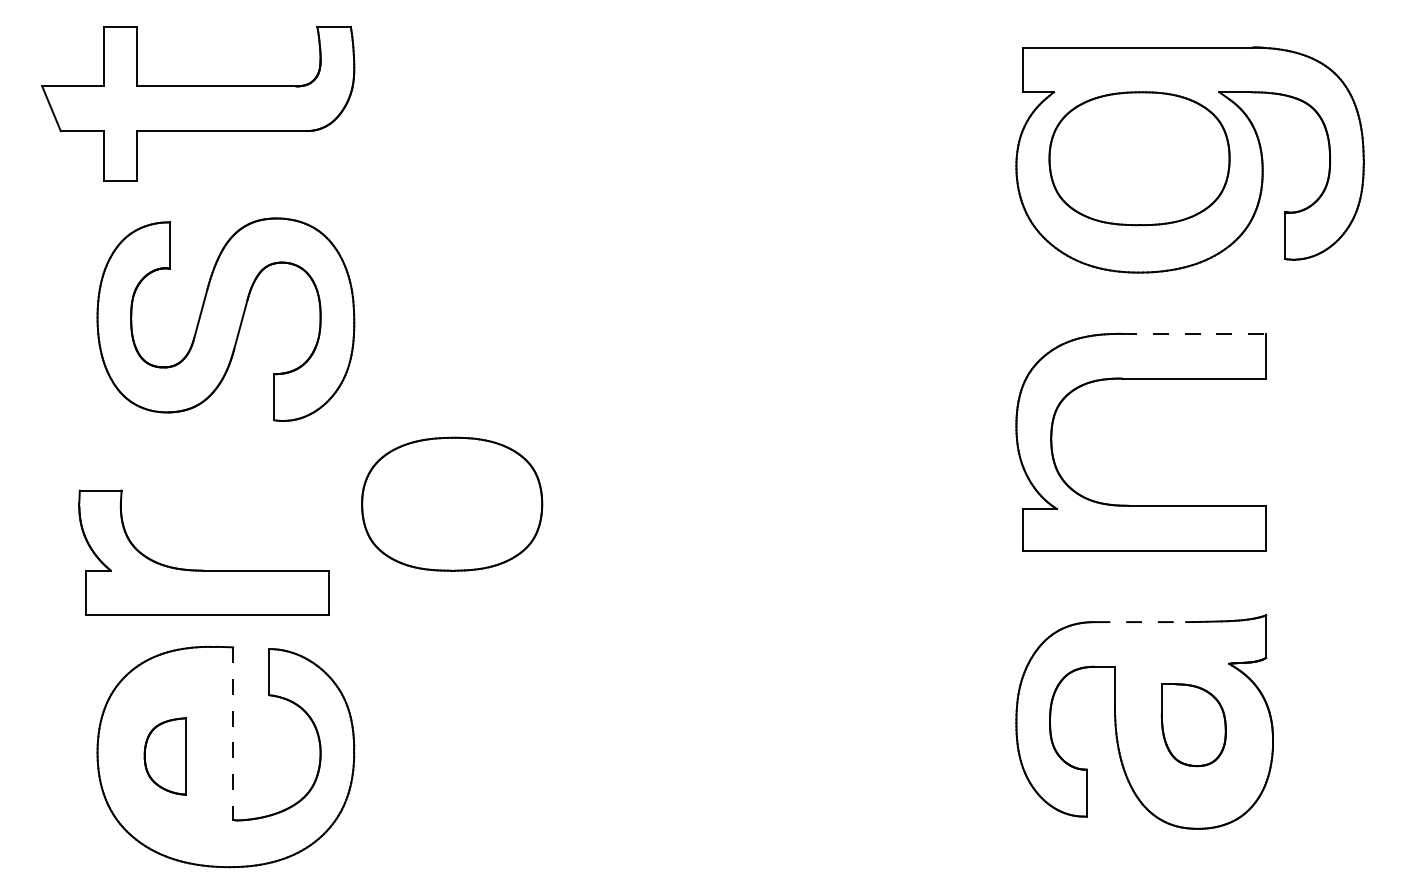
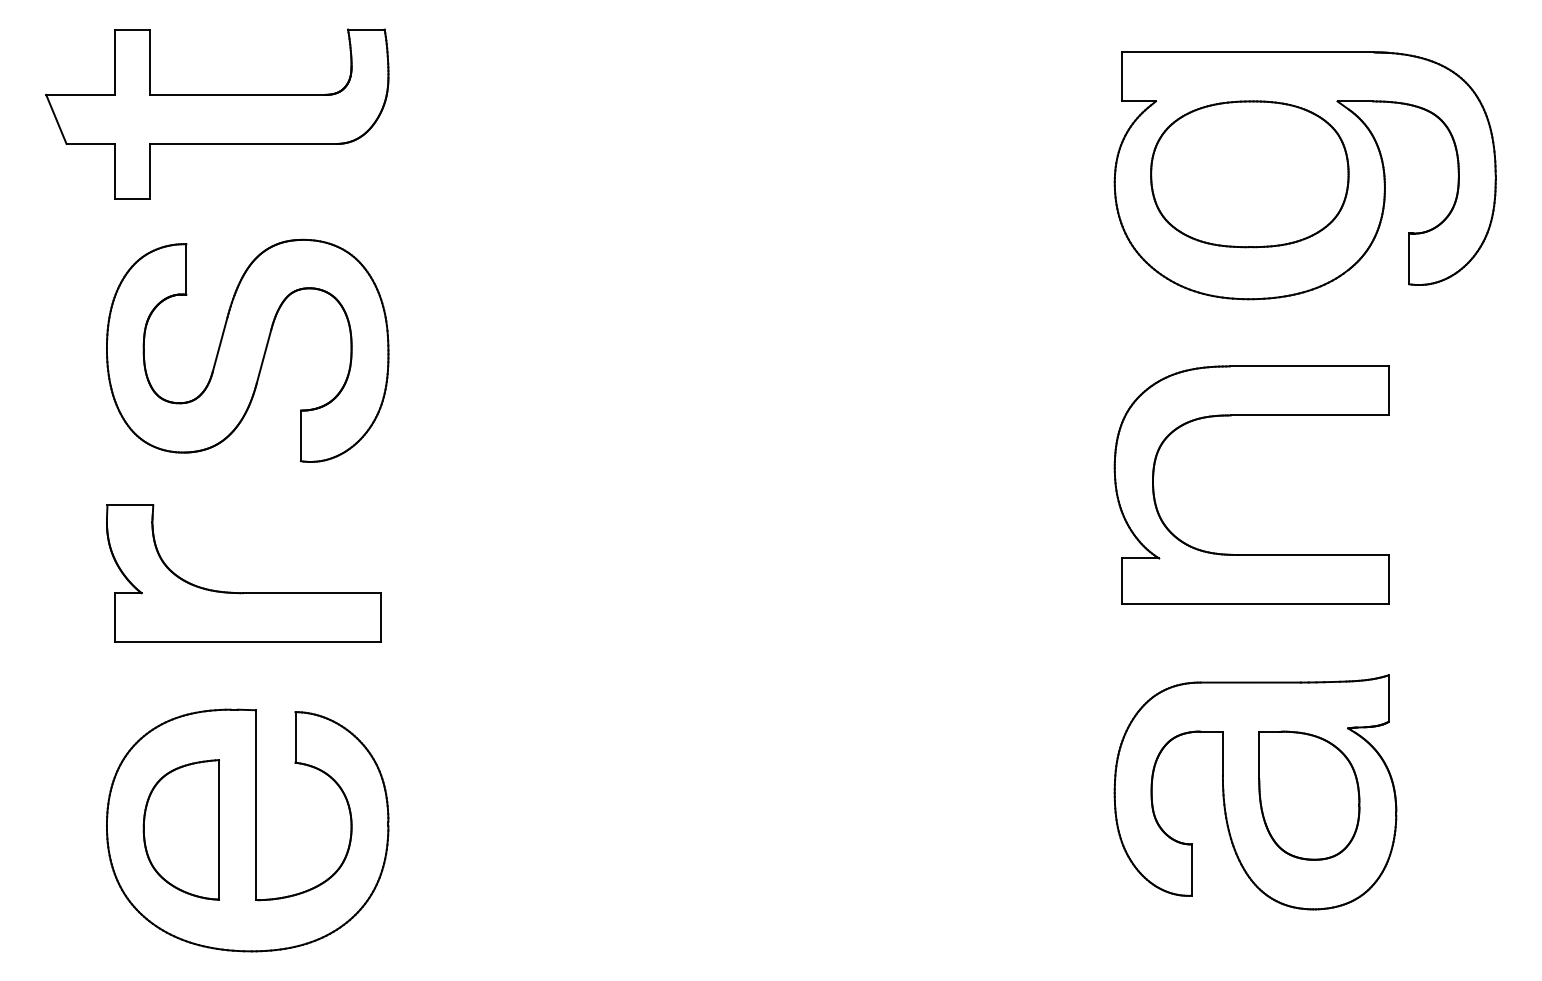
line: (1193, 333) -> (1309, 366), dashed -> solid
part: (451, 504) -> (495, 553), removed
part: (203, 570) -> (243, 592), moved
line: (1141, 622) -> (1251, 682), dashed -> solid
part: (1193, 725) -> (1309, 795), size x1.43
line: (233, 734) -> (255, 805), dashed -> solid
part: (164, 756) -> (180, 829), size x1.67

